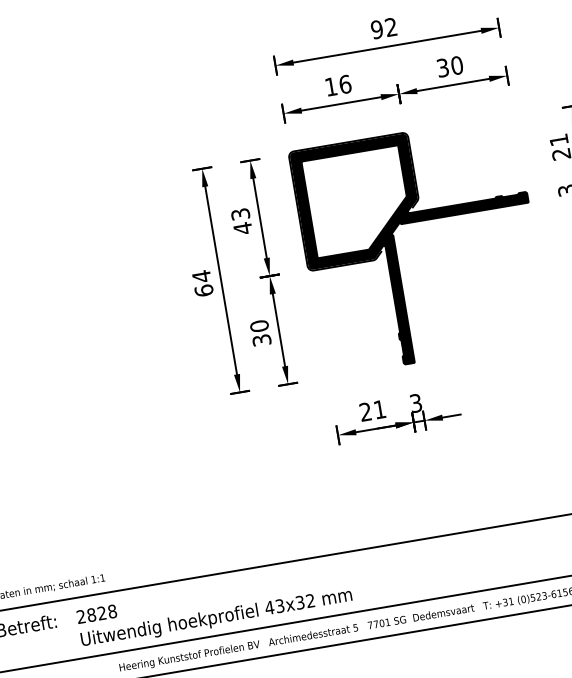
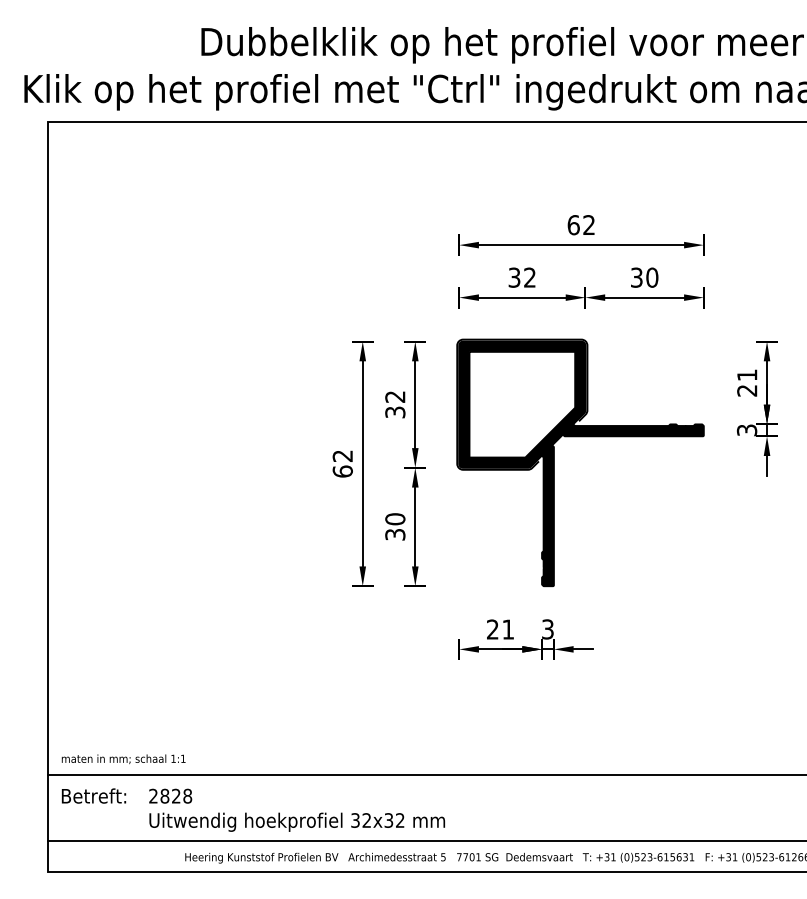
text: (376, 30) -> (573, 225), 92 -> 62
text: (338, 85) -> (522, 277), 16 -> 32
text: (241, 221) -> (395, 404), 43 -> 32
text: (201, 276) -> (342, 455), 64 -> 62
text: (274, 607) -> (360, 820), 43x32 -> 32x32

